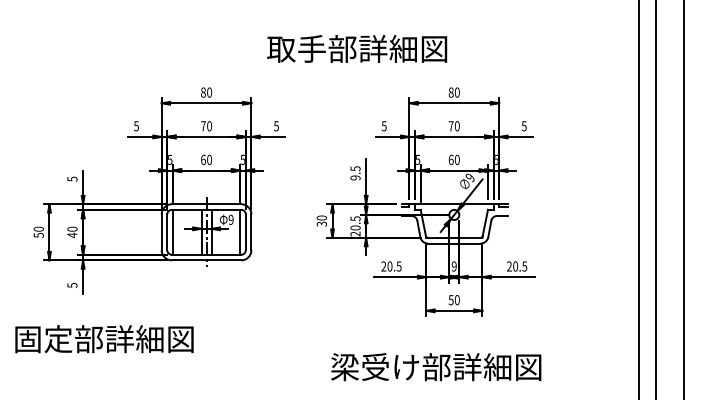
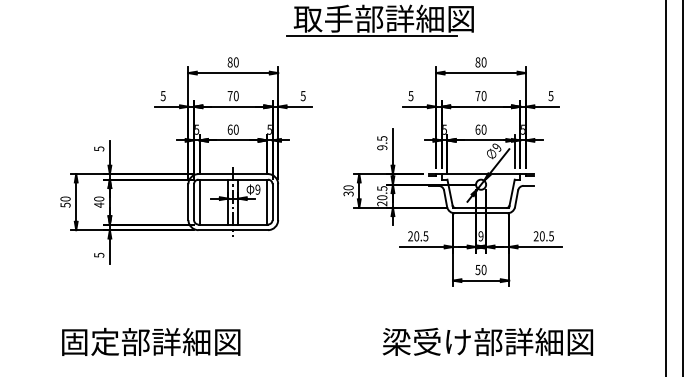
line: (344, 66) -> (371, 36), added
text: (104, 339) -> (151, 342), moved
text: (436, 367) -> (488, 342), moved

